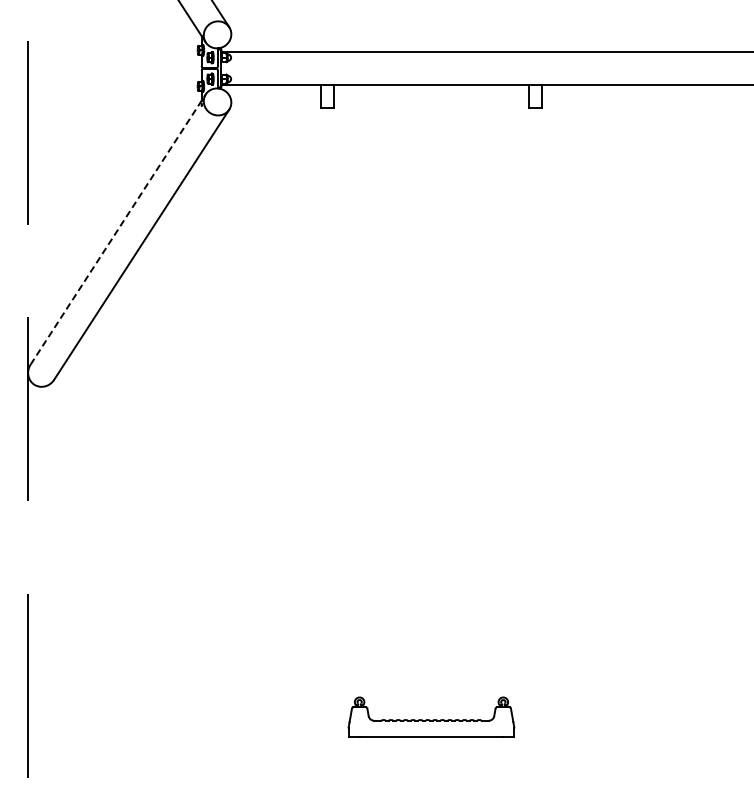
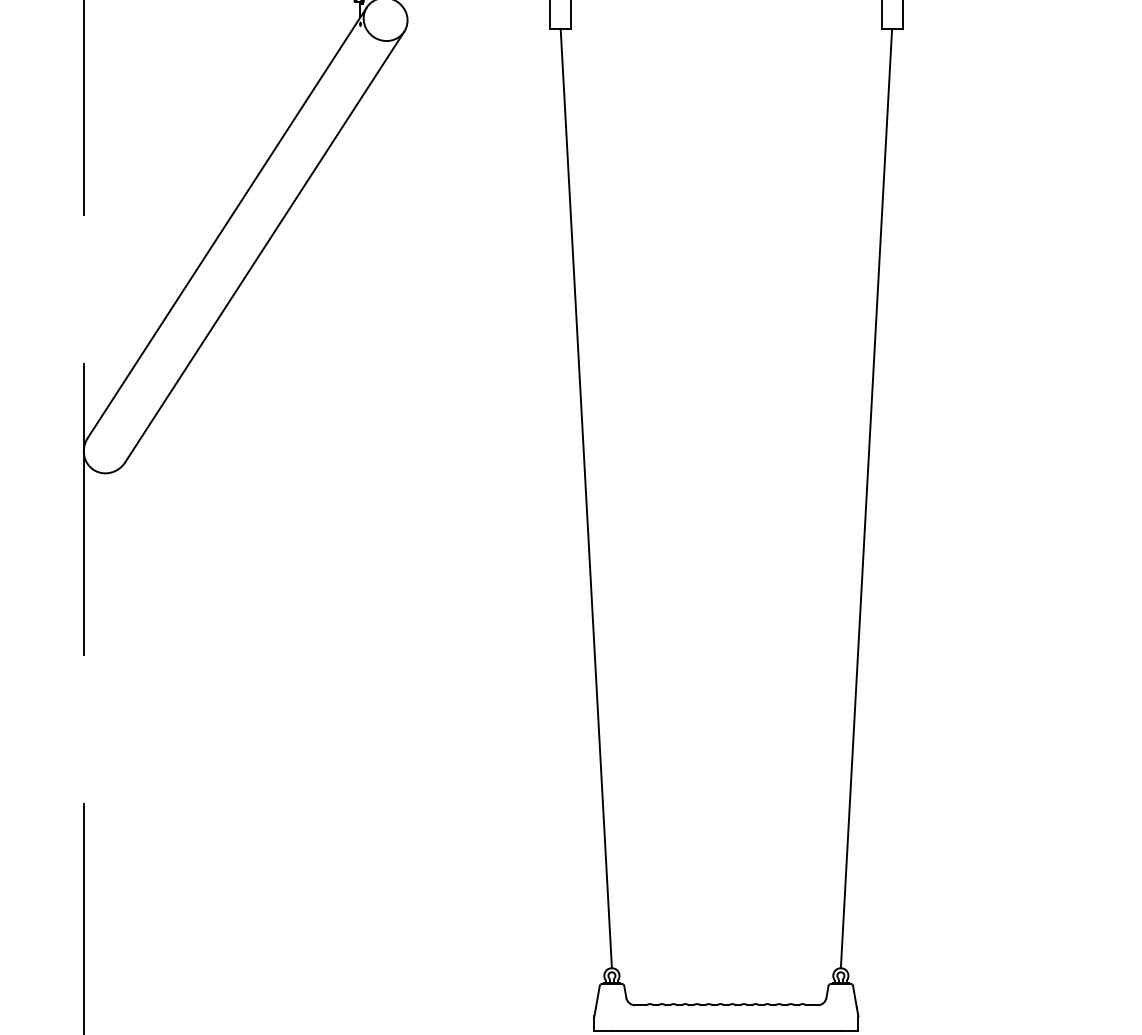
line: (118, 229) -> (227, 222), dashed -> solid
line: (343, 402) -> (586, 498), added
line: (519, 402) -> (866, 498), added

